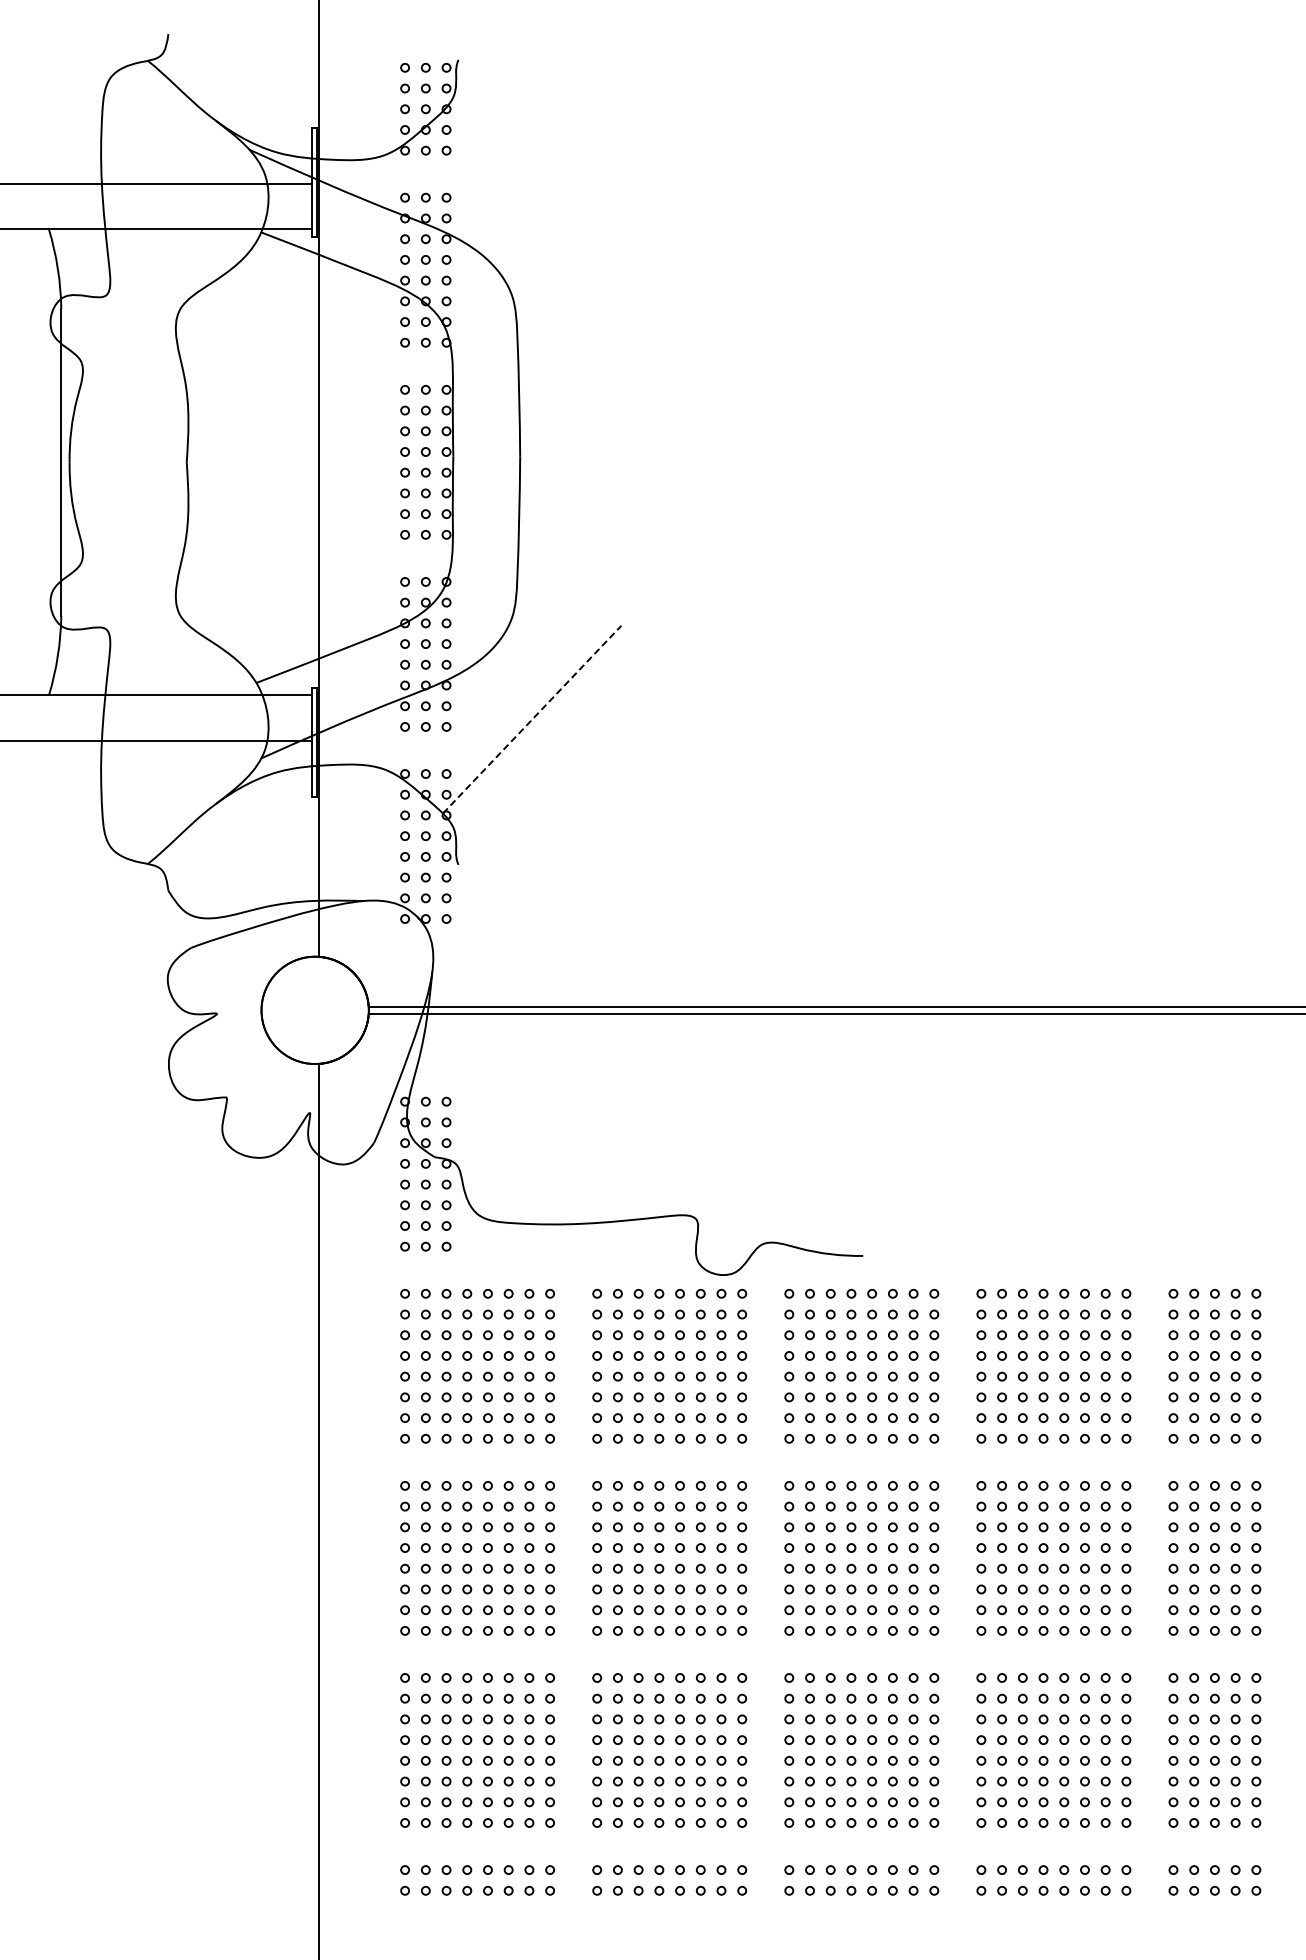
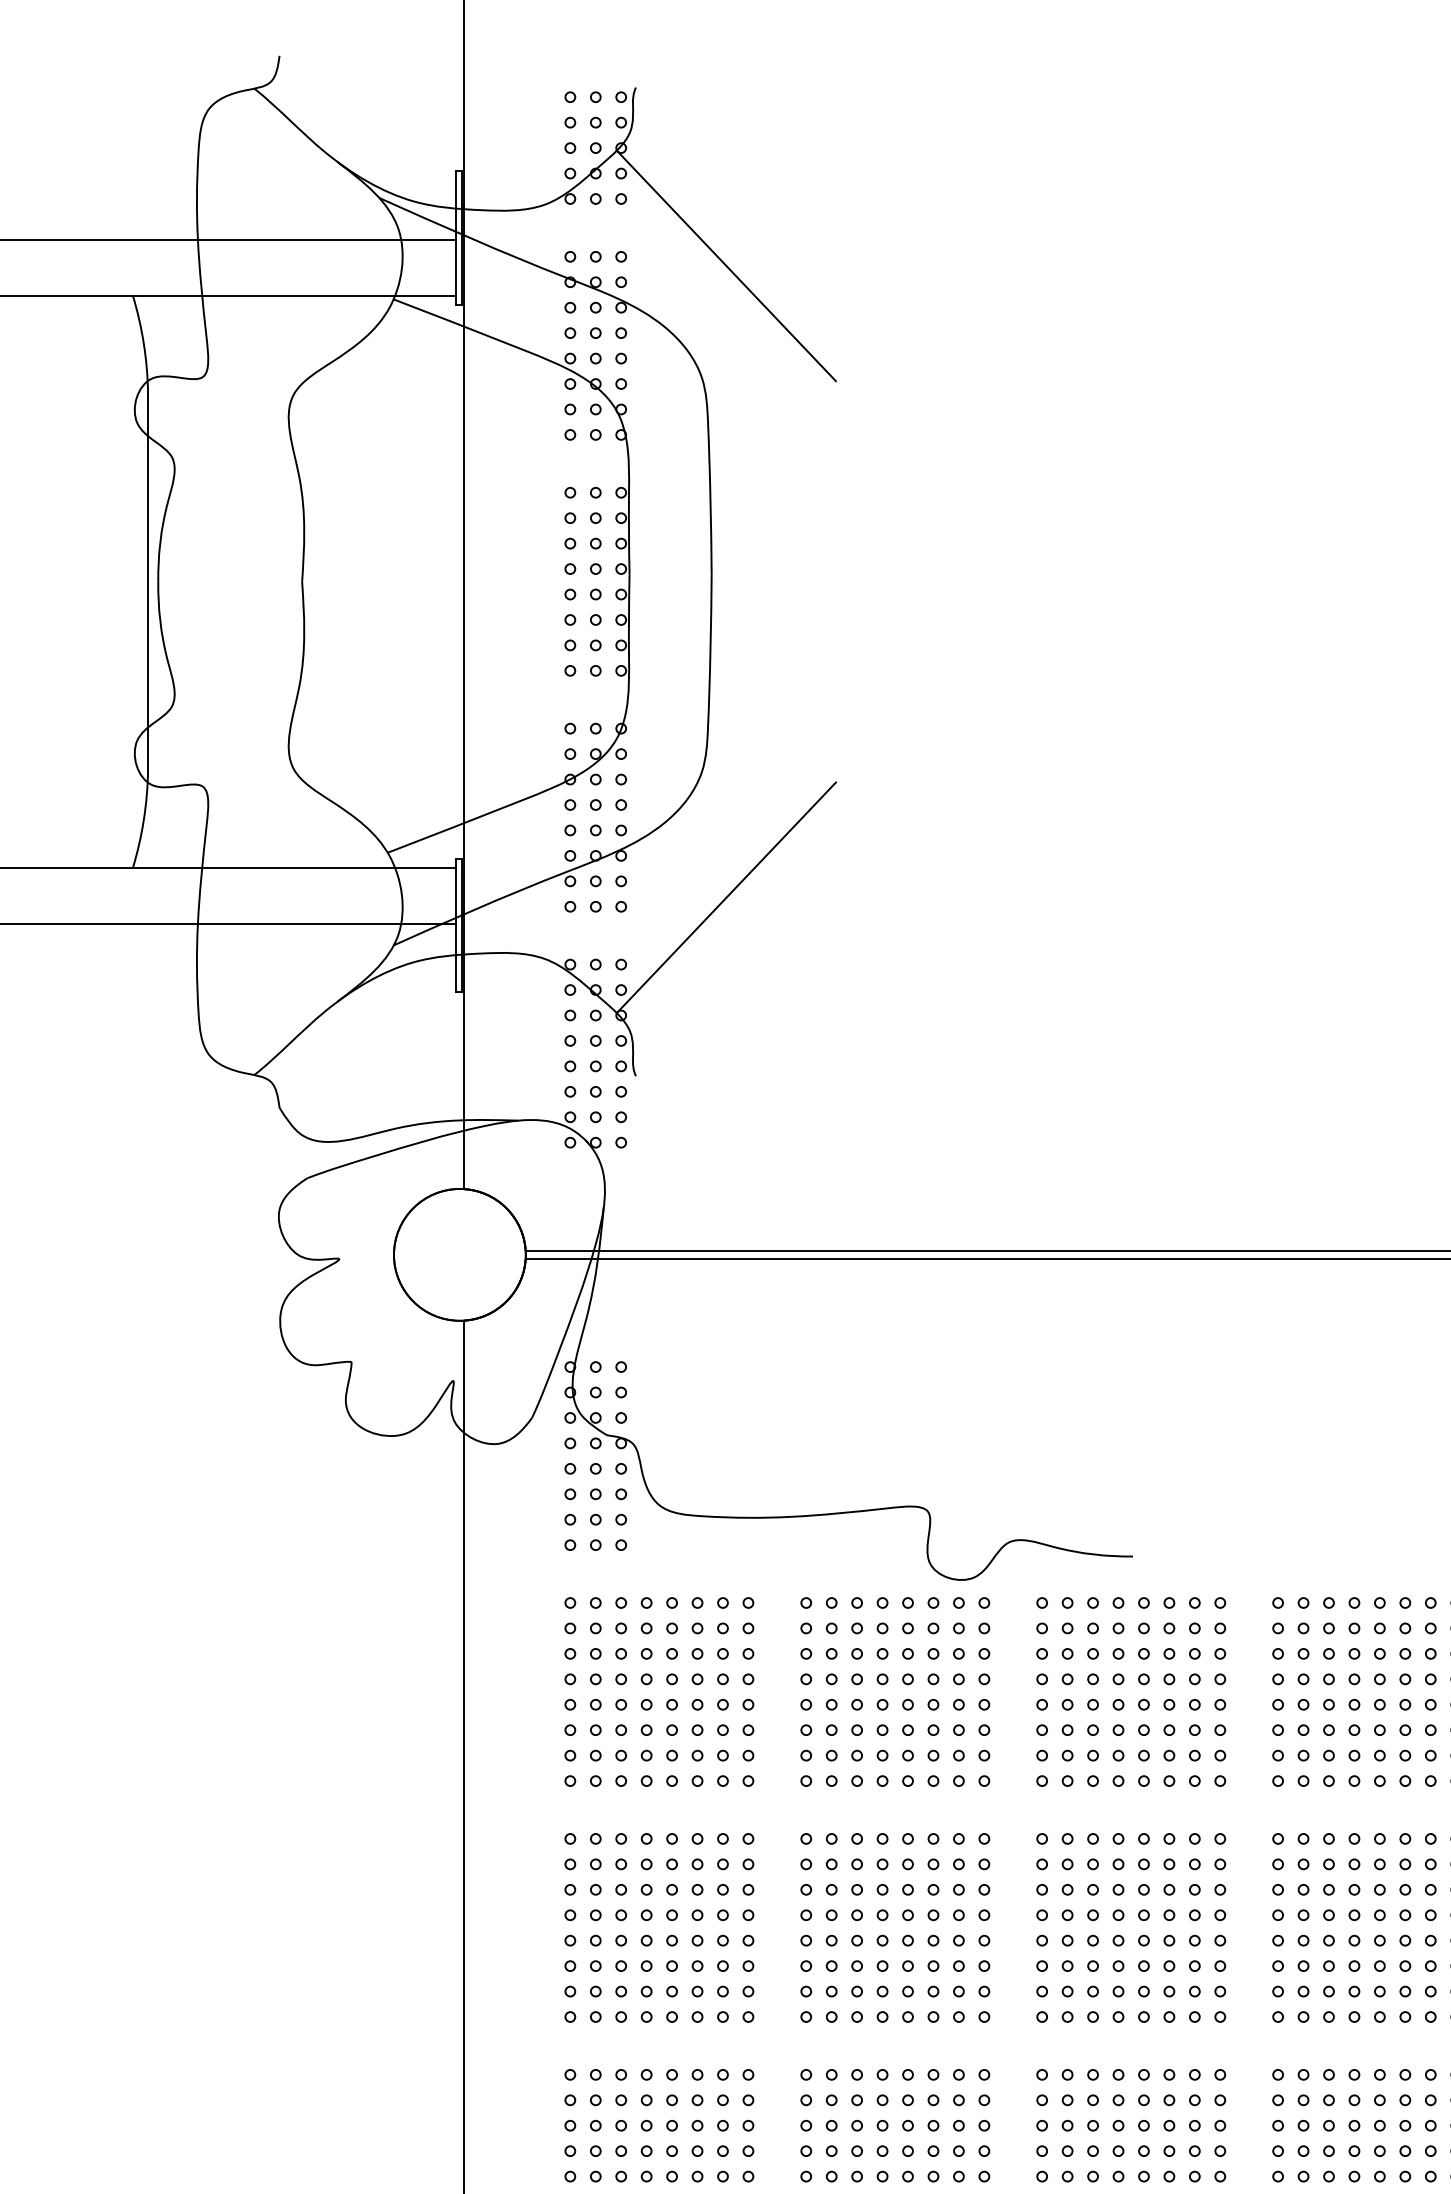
line: (531, 205) -> (725, 266), added
line: (532, 719) -> (726, 897), dashed -> solid

